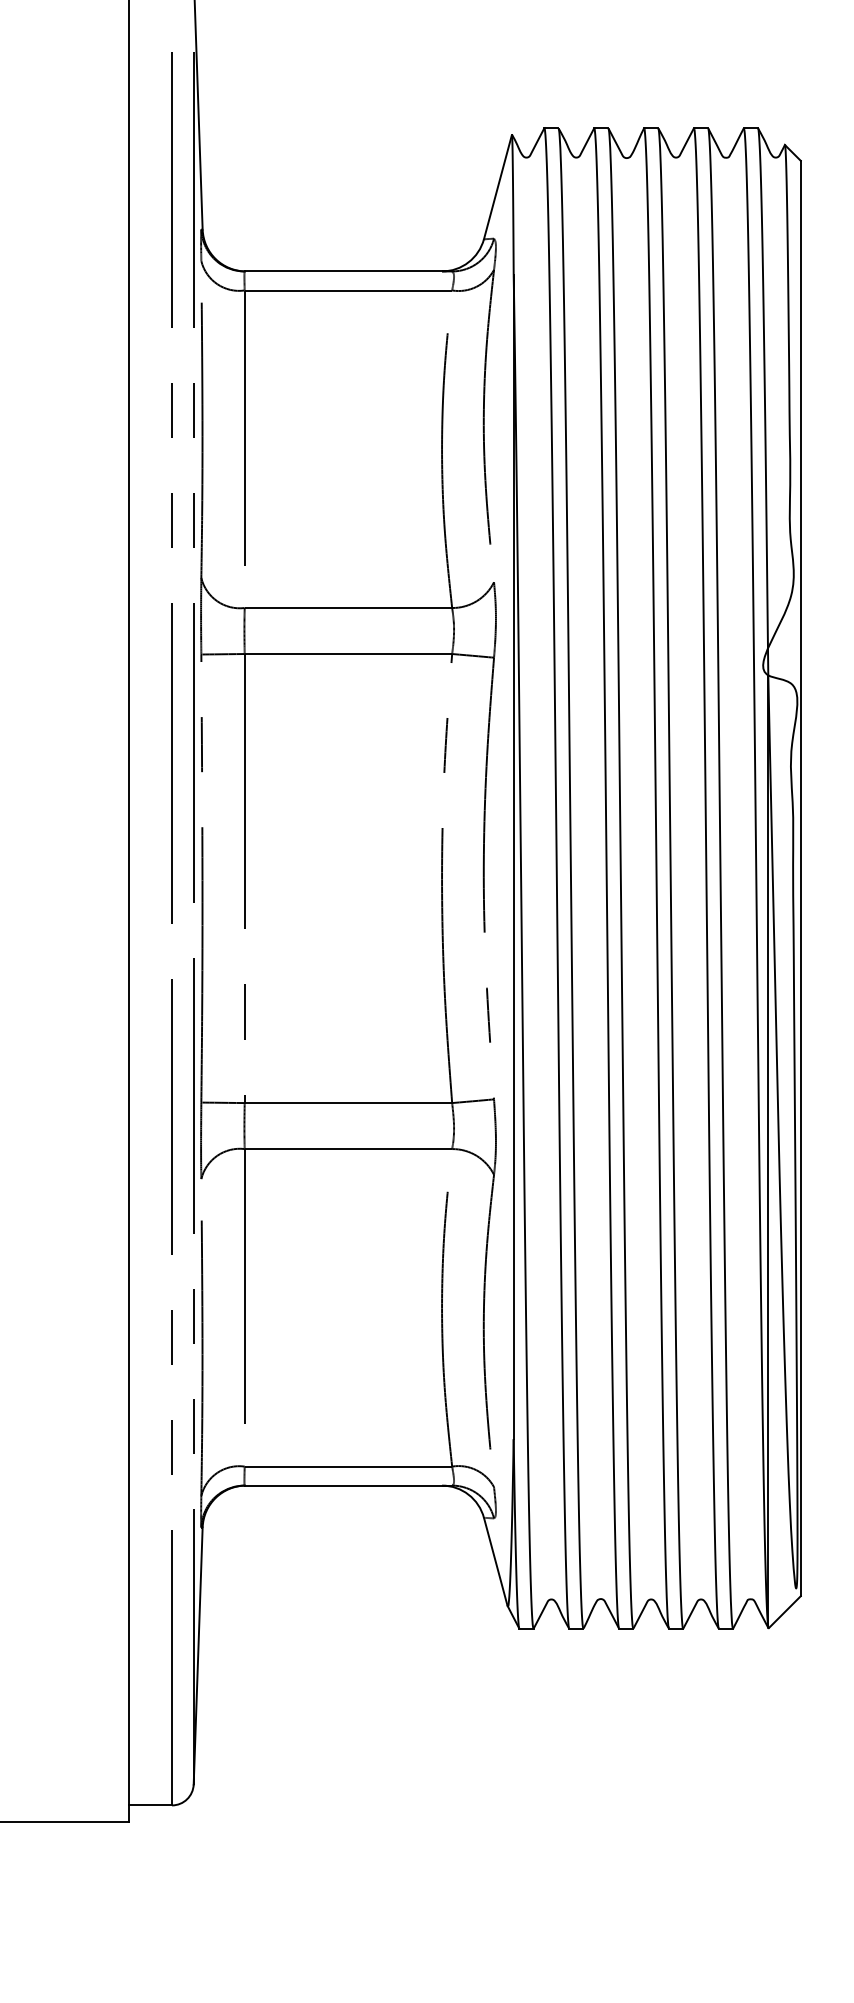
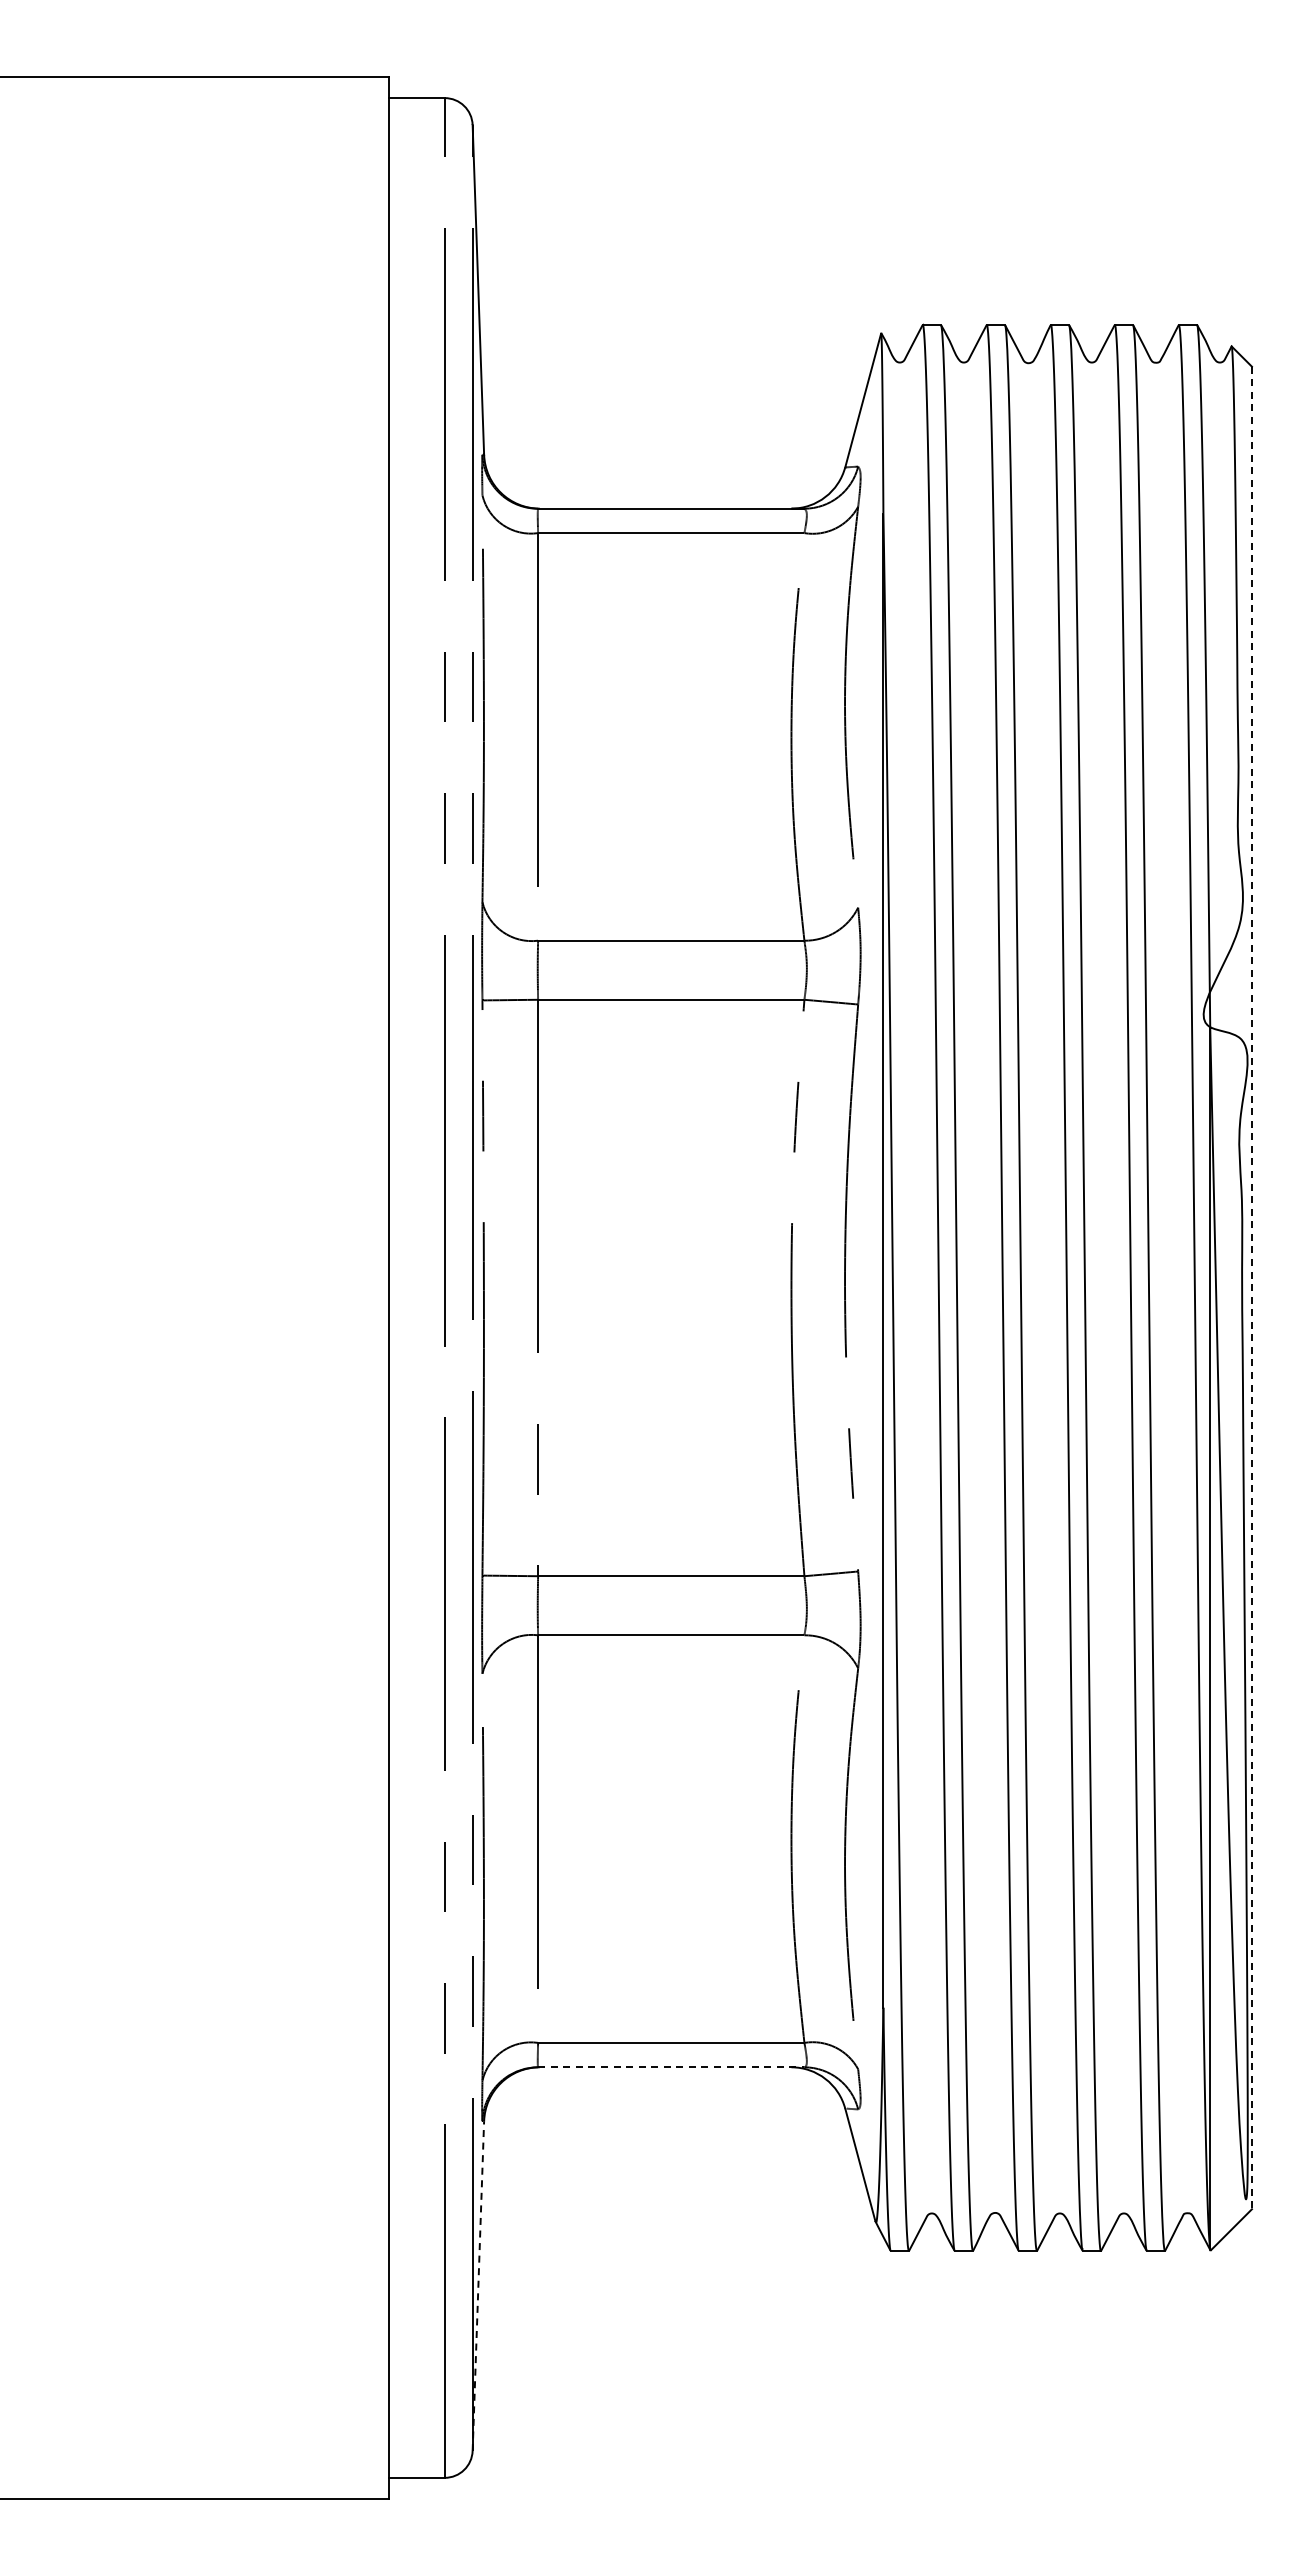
line: (800, 878) -> (1251, 1288), solid -> dashed
line: (348, 1485) -> (671, 2067), solid -> dashed
line: (198, 1655) -> (478, 2285), solid -> dashed

